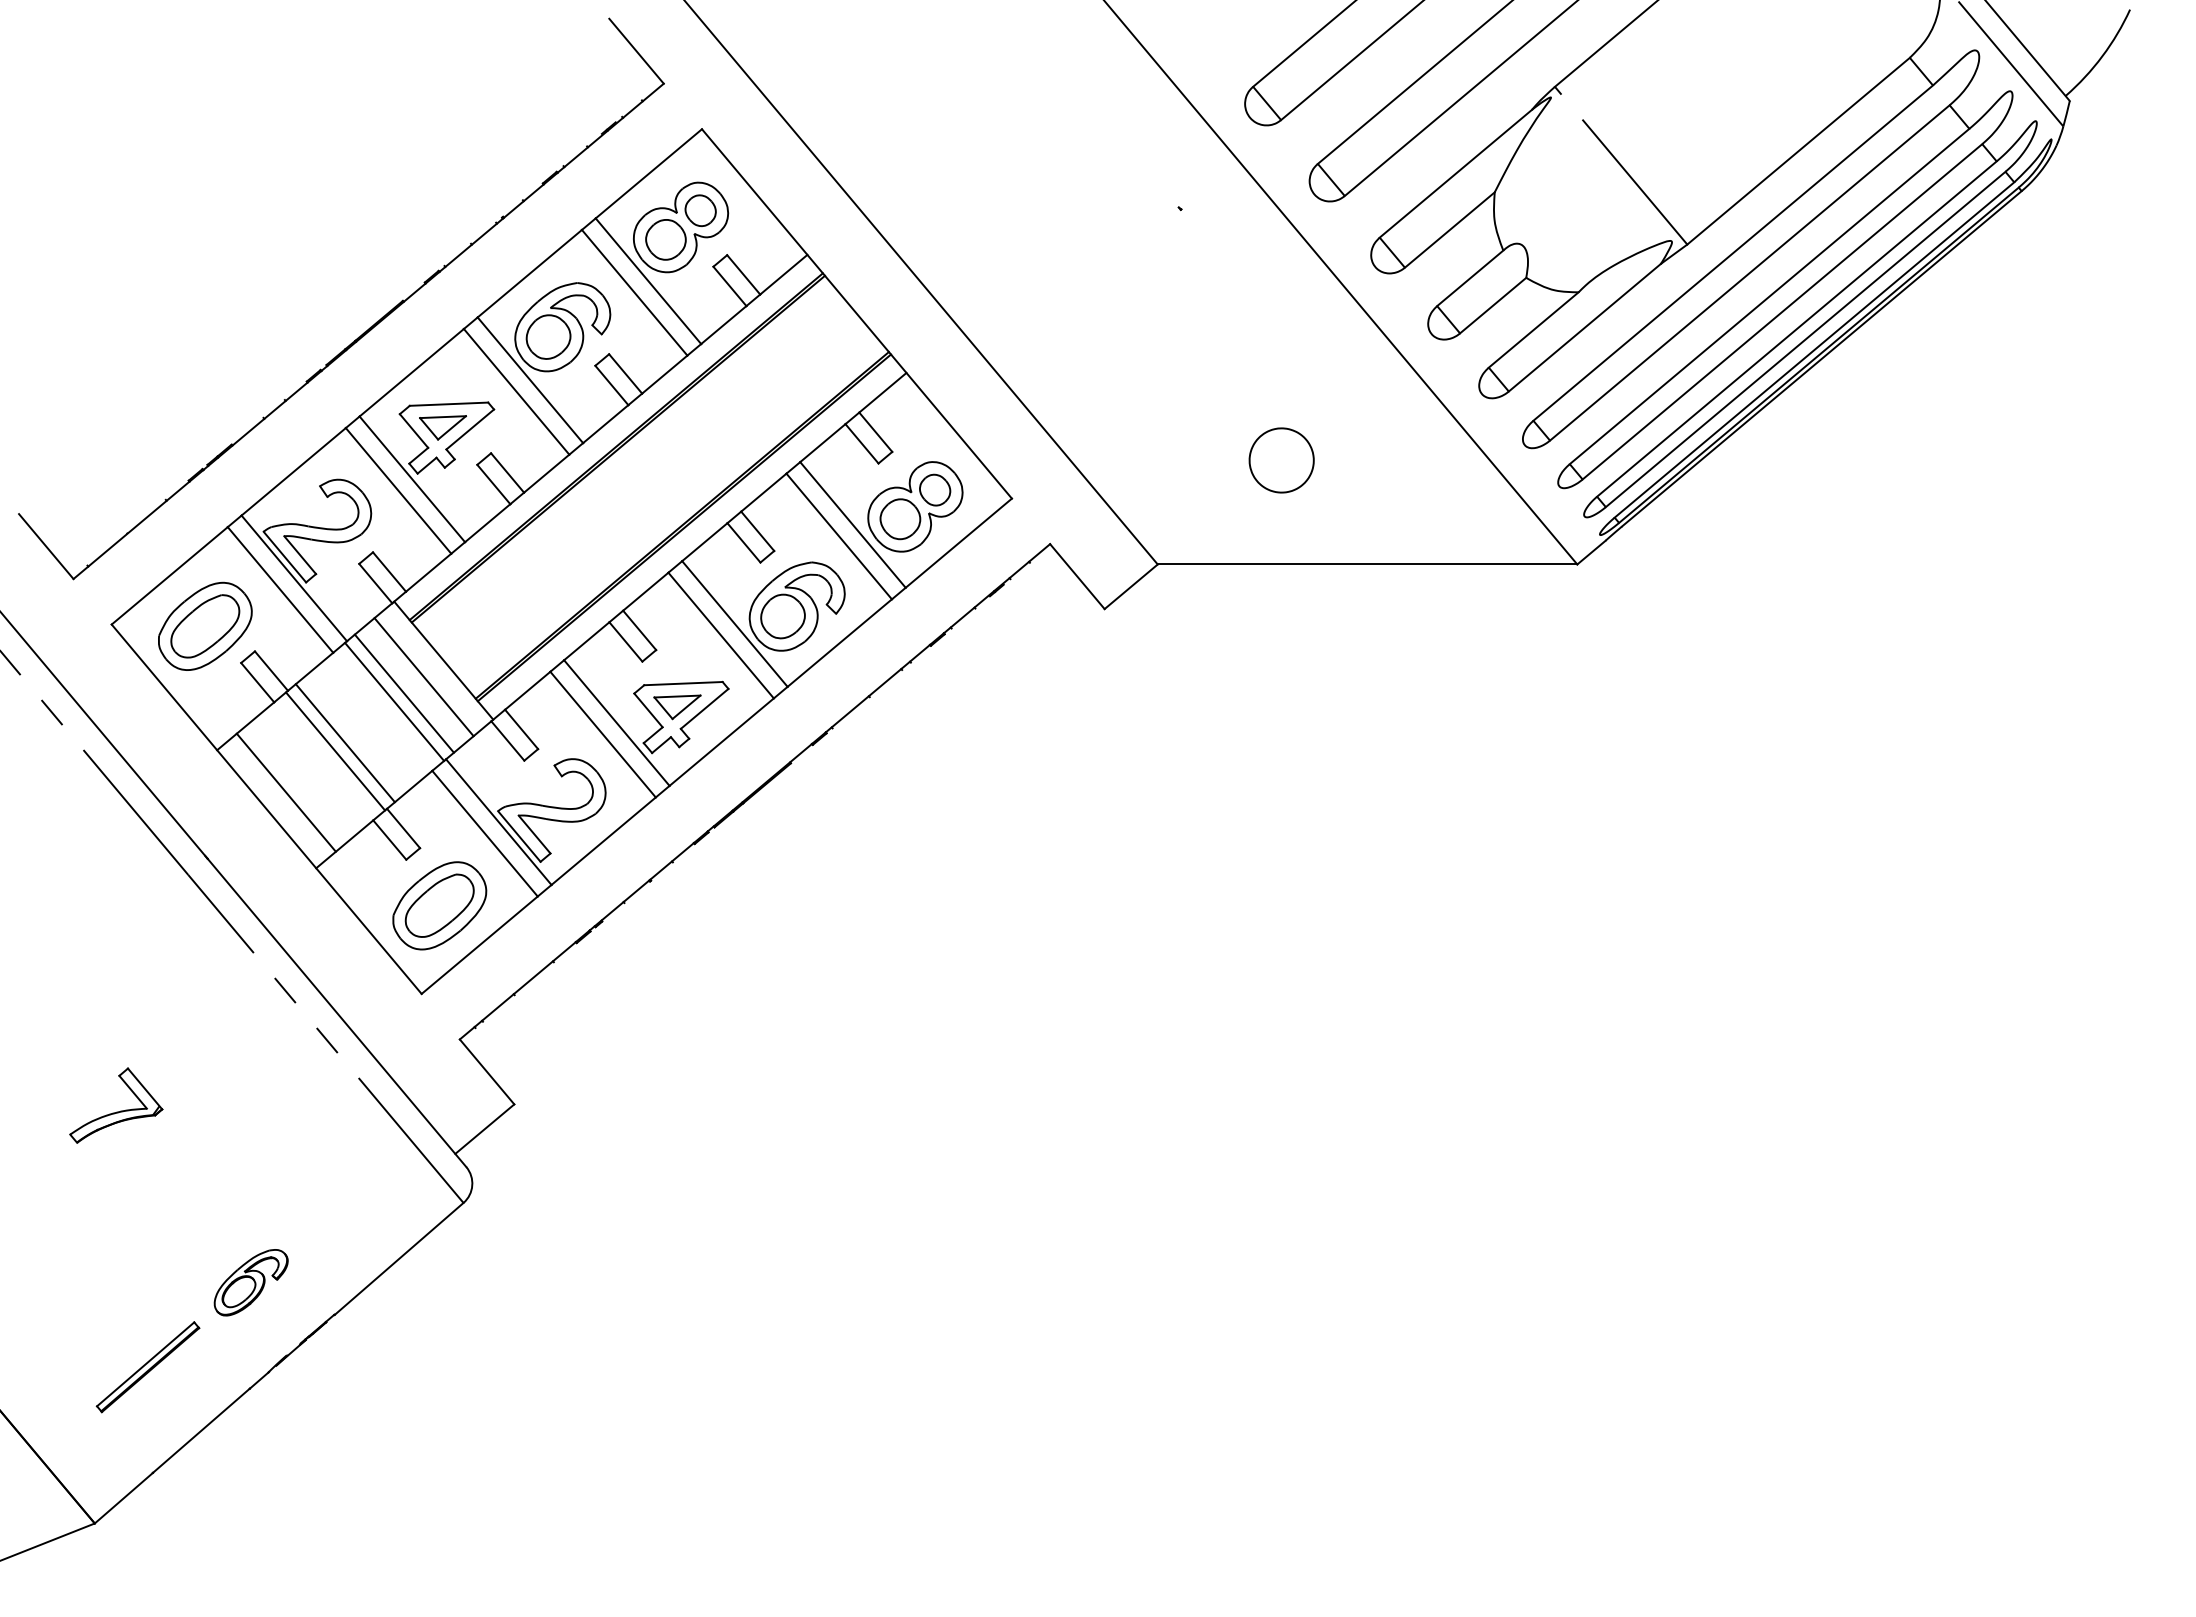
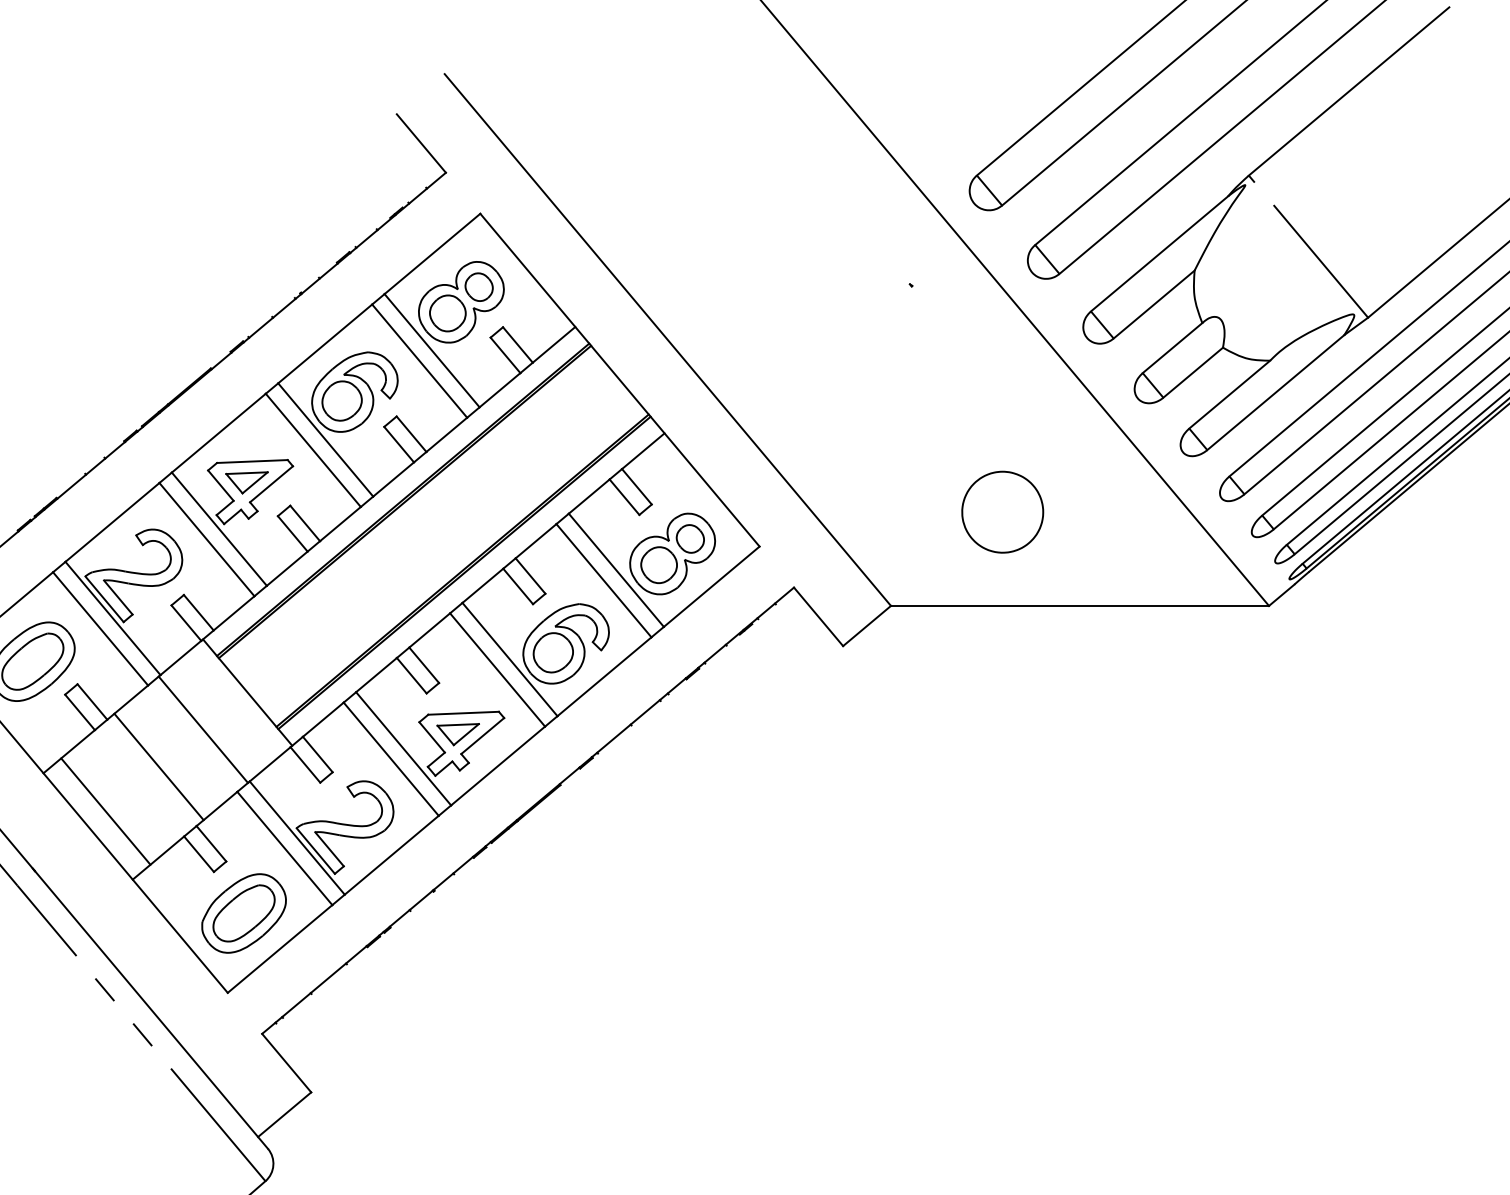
part: (1281, 460) -> (1002, 512), size x1.4
line: (423, 677) -> (229, 707), removed
line: (403, 693) -> (211, 722), removed
line: (335, 751) -> (150, 774), removed

